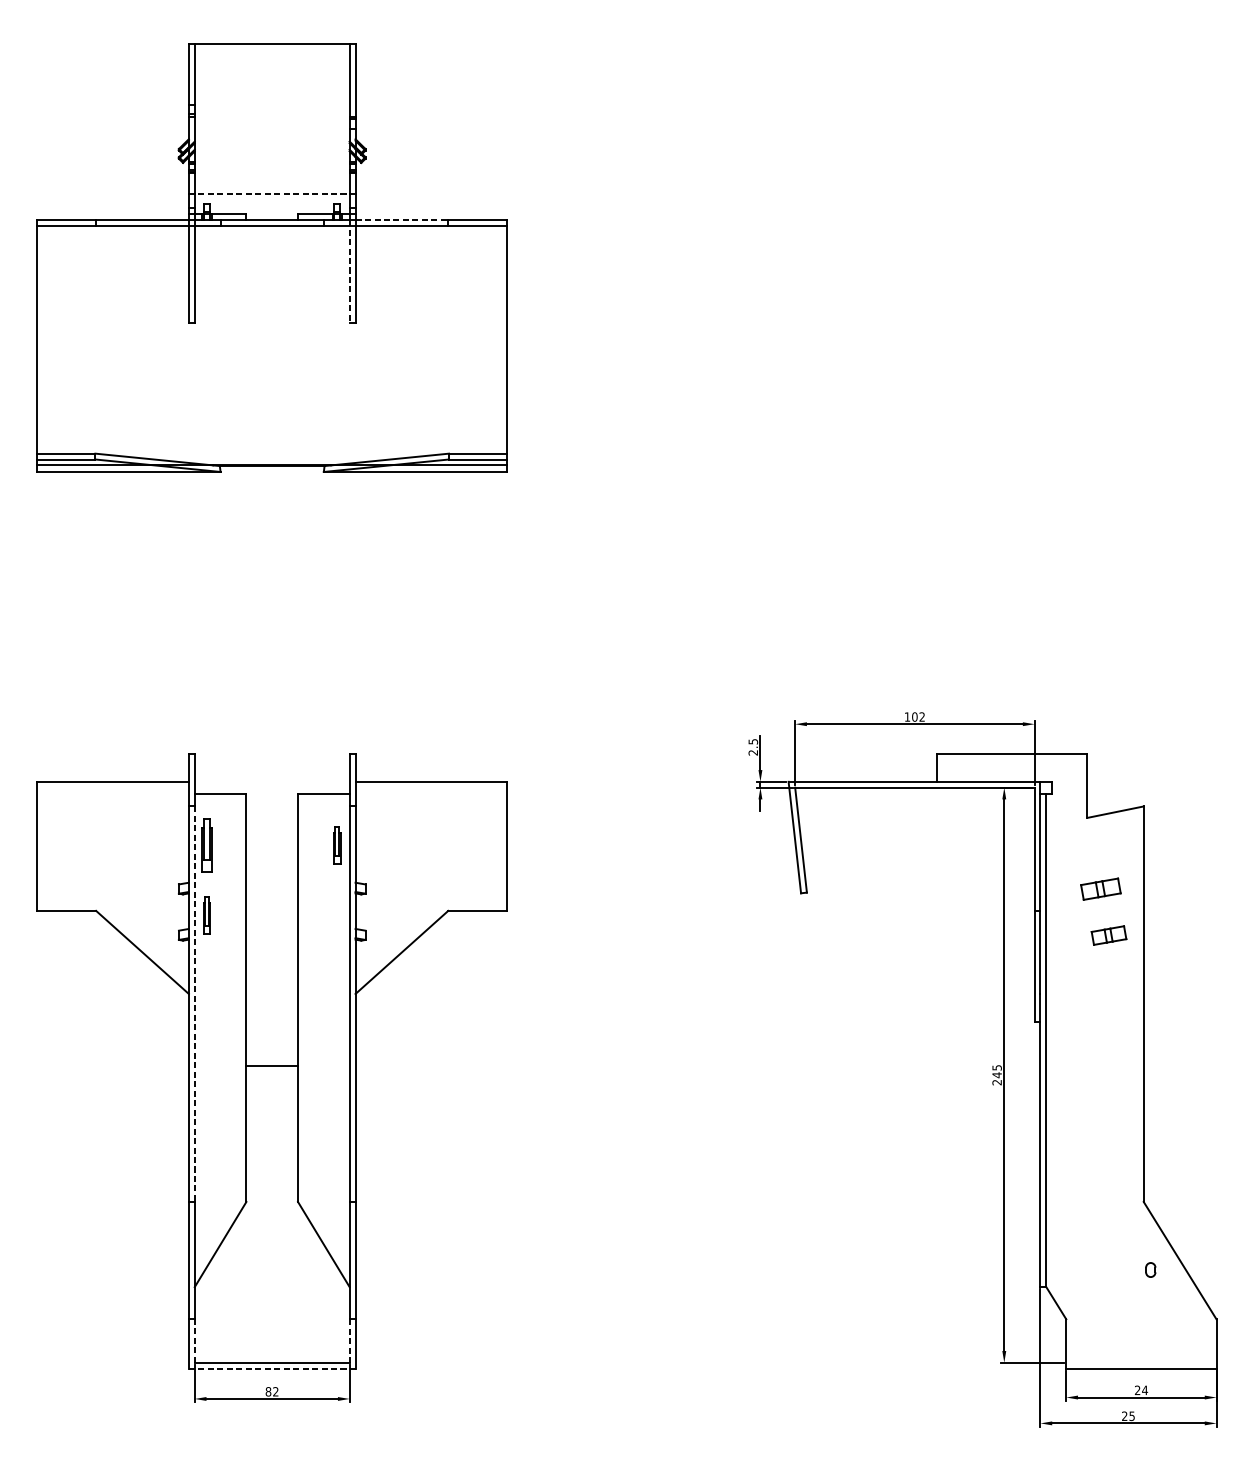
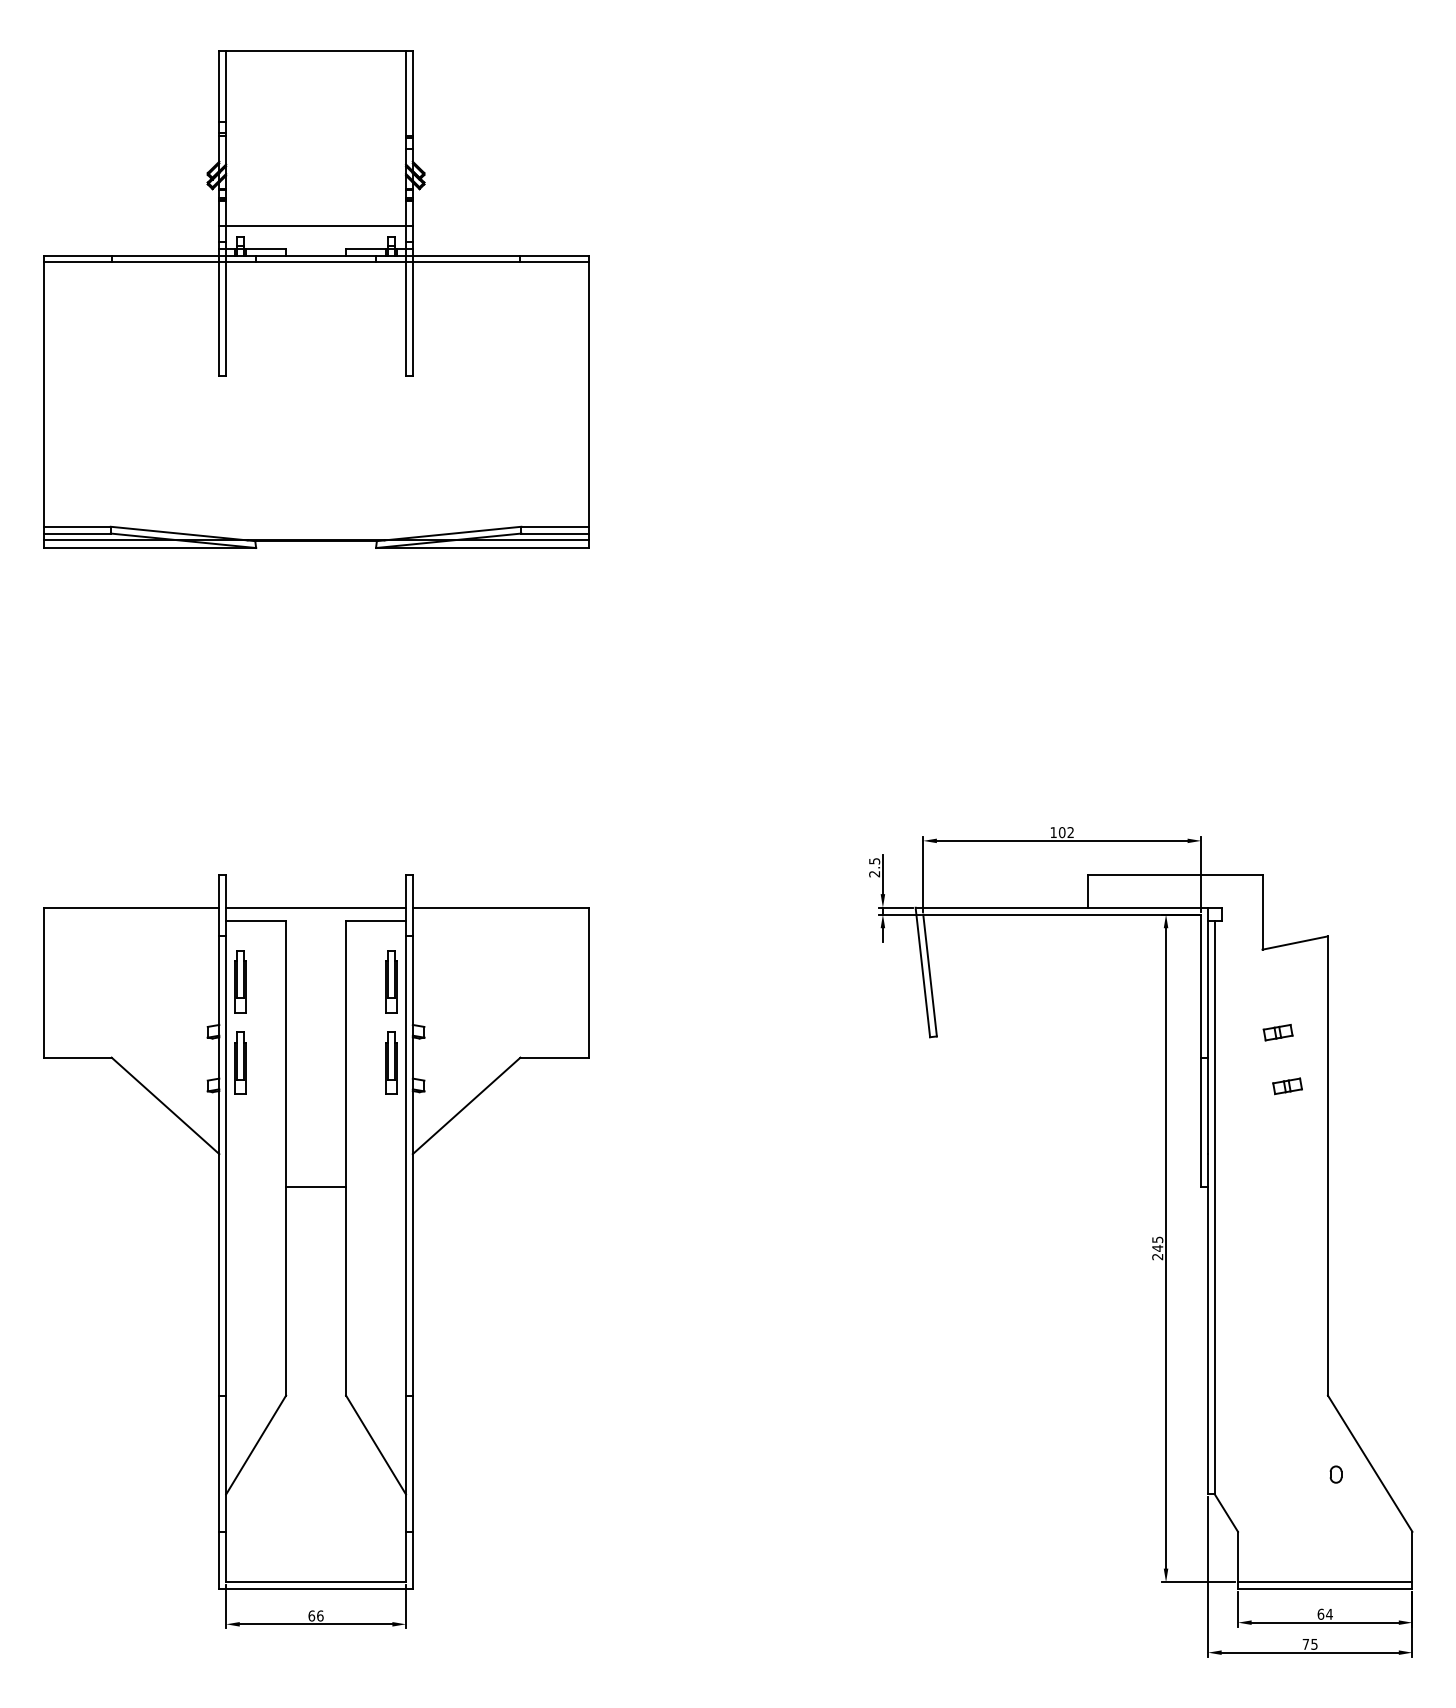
line: (272, 194) -> (316, 225), dashed -> solid
line: (401, 220) -> (466, 255), dashed -> solid
line: (350, 271) -> (406, 315), dashed -> solid
line: (272, 781) -> (316, 907), added
part: (337, 845) -> (391, 981), size x1.43
part: (1100, 889) -> (1277, 1032), size x0.62
part: (207, 915) -> (240, 1062), size x1.43
part: (337, 915) -> (391, 1062), added
part: (1108, 935) -> (1287, 1086), size x0.71
line: (195, 1003) -> (226, 1165), dashed -> solid
line: (272, 1066) -> (316, 1187), moved
line: (195, 1340) -> (226, 1556), dashed -> solid
line: (350, 1341) -> (406, 1557), dashed -> solid
line: (1141, 1362) -> (1325, 1582), added
line: (272, 1368) -> (316, 1589), dashed -> solid
text: (1137, 1389) -> (1320, 1613), 24 -> 64
text: (271, 1391) -> (315, 1615), 82 -> 66
text: (1124, 1415) -> (1305, 1643), 25 -> 75

